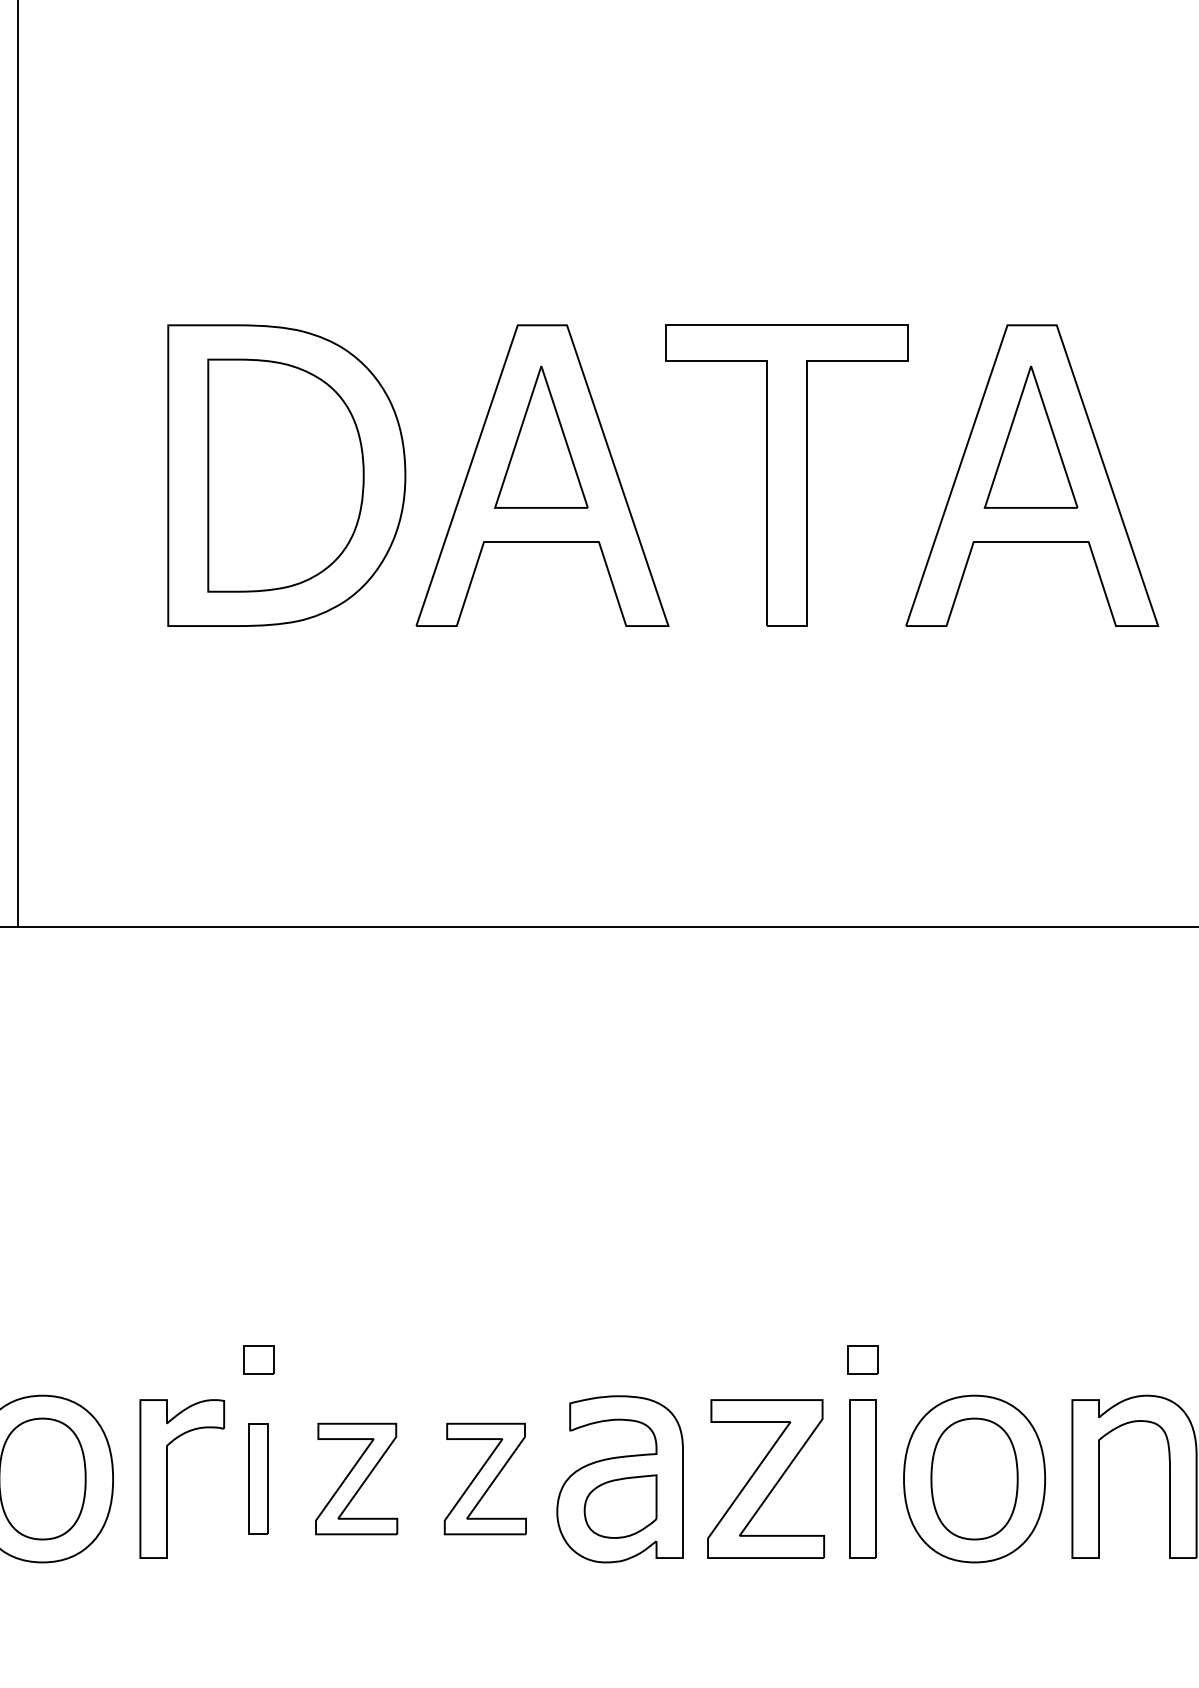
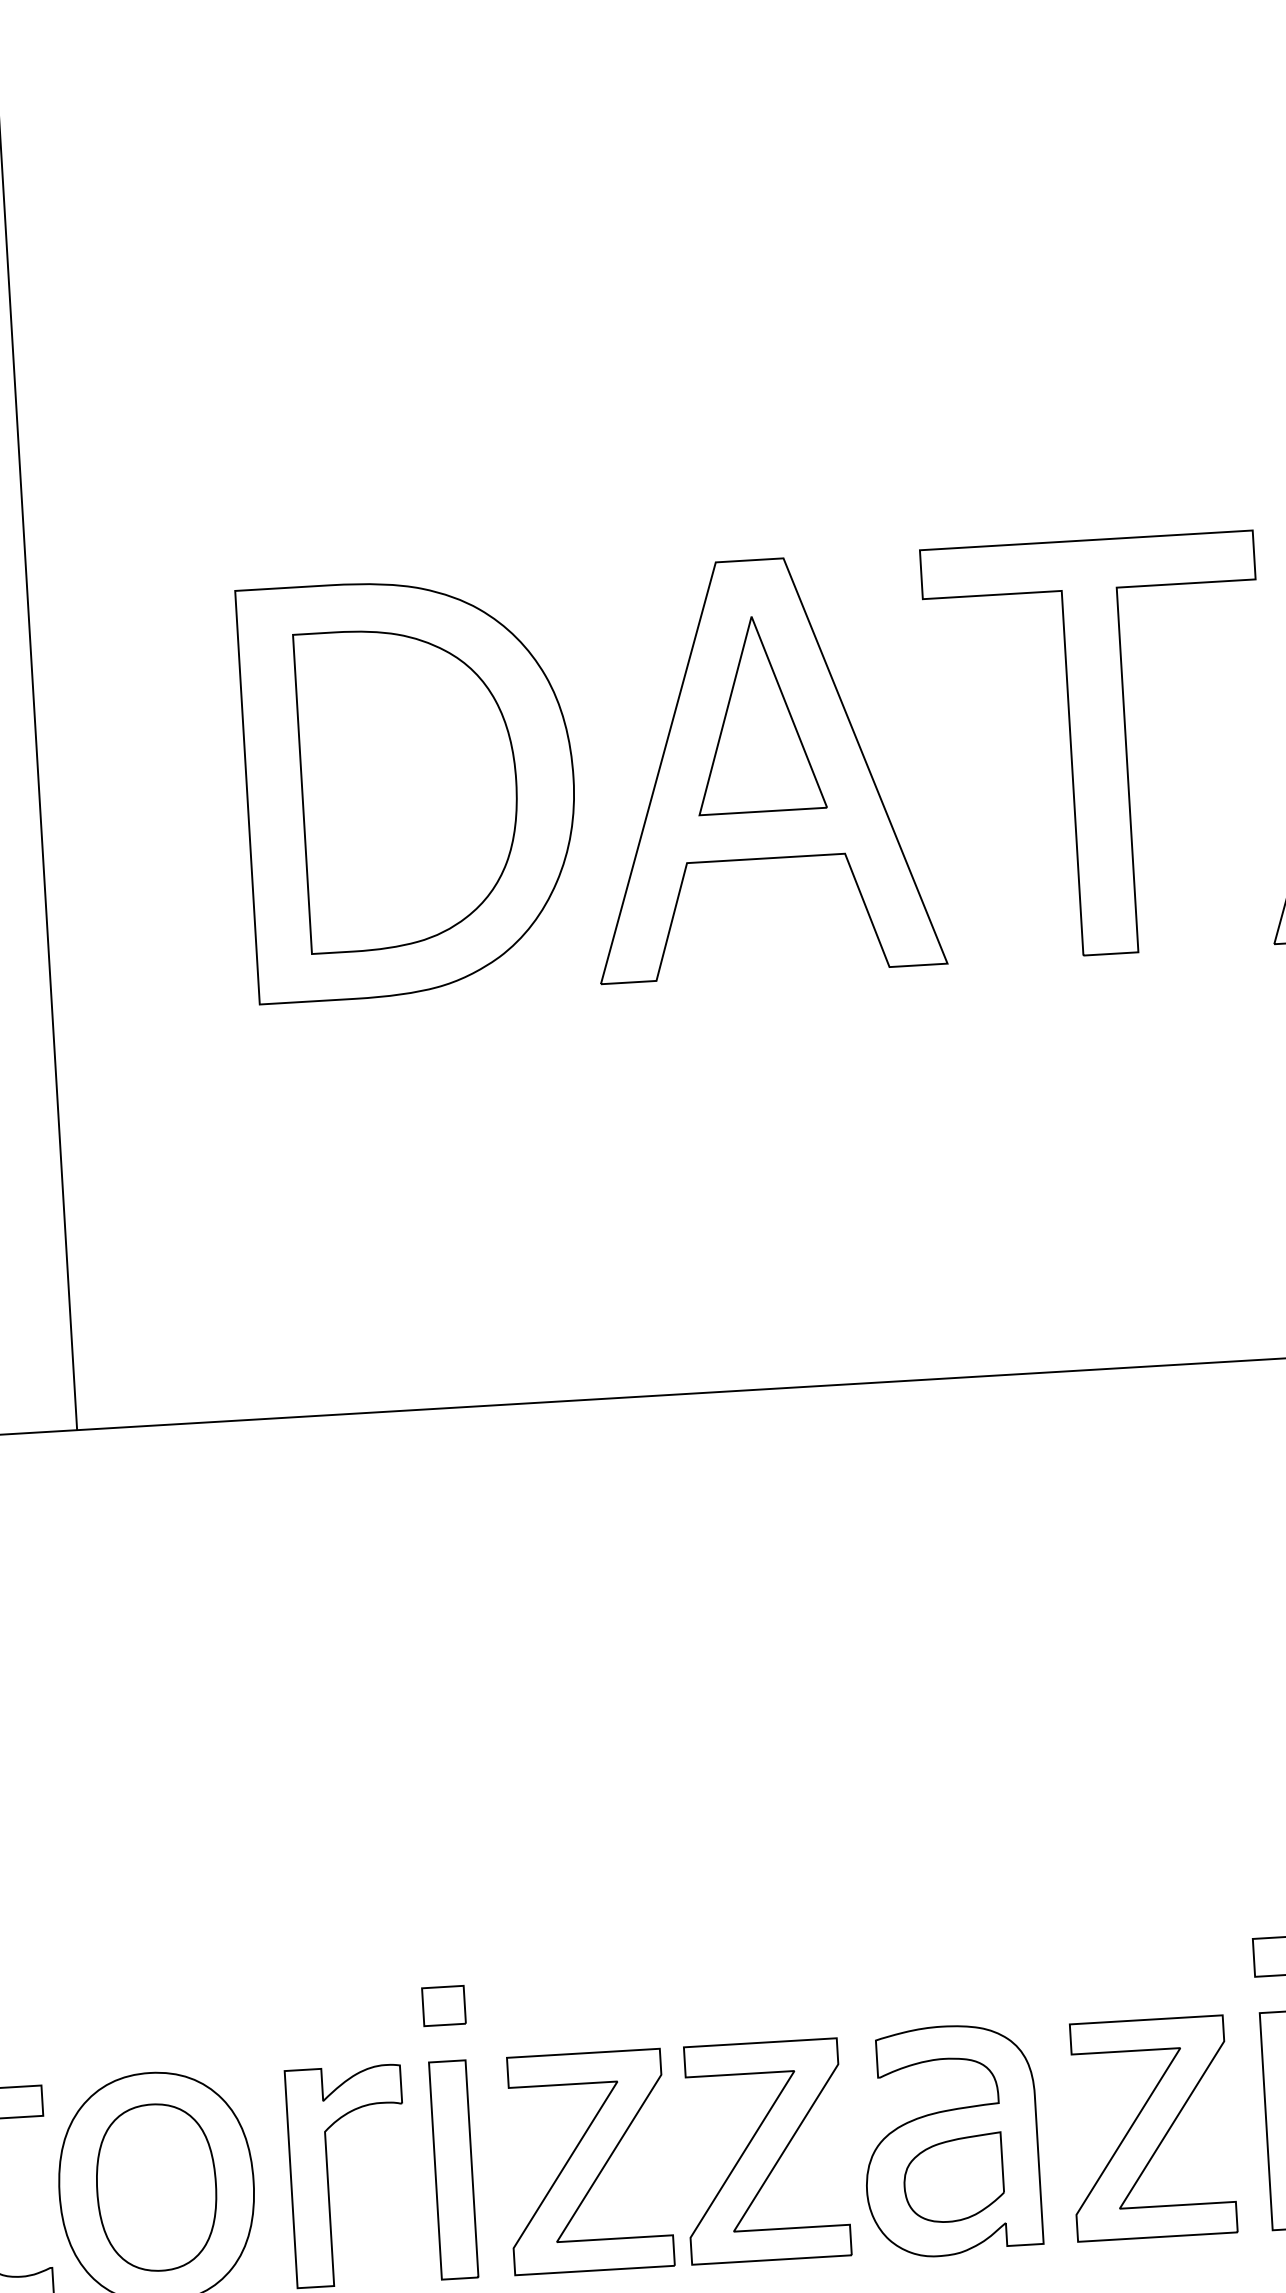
part: (258, 1478) -> (453, 2169), size x1.43
part: (356, 1478) -> (588, 2161), size x1.43
part: (485, 1478) -> (765, 2150), size x1.43

